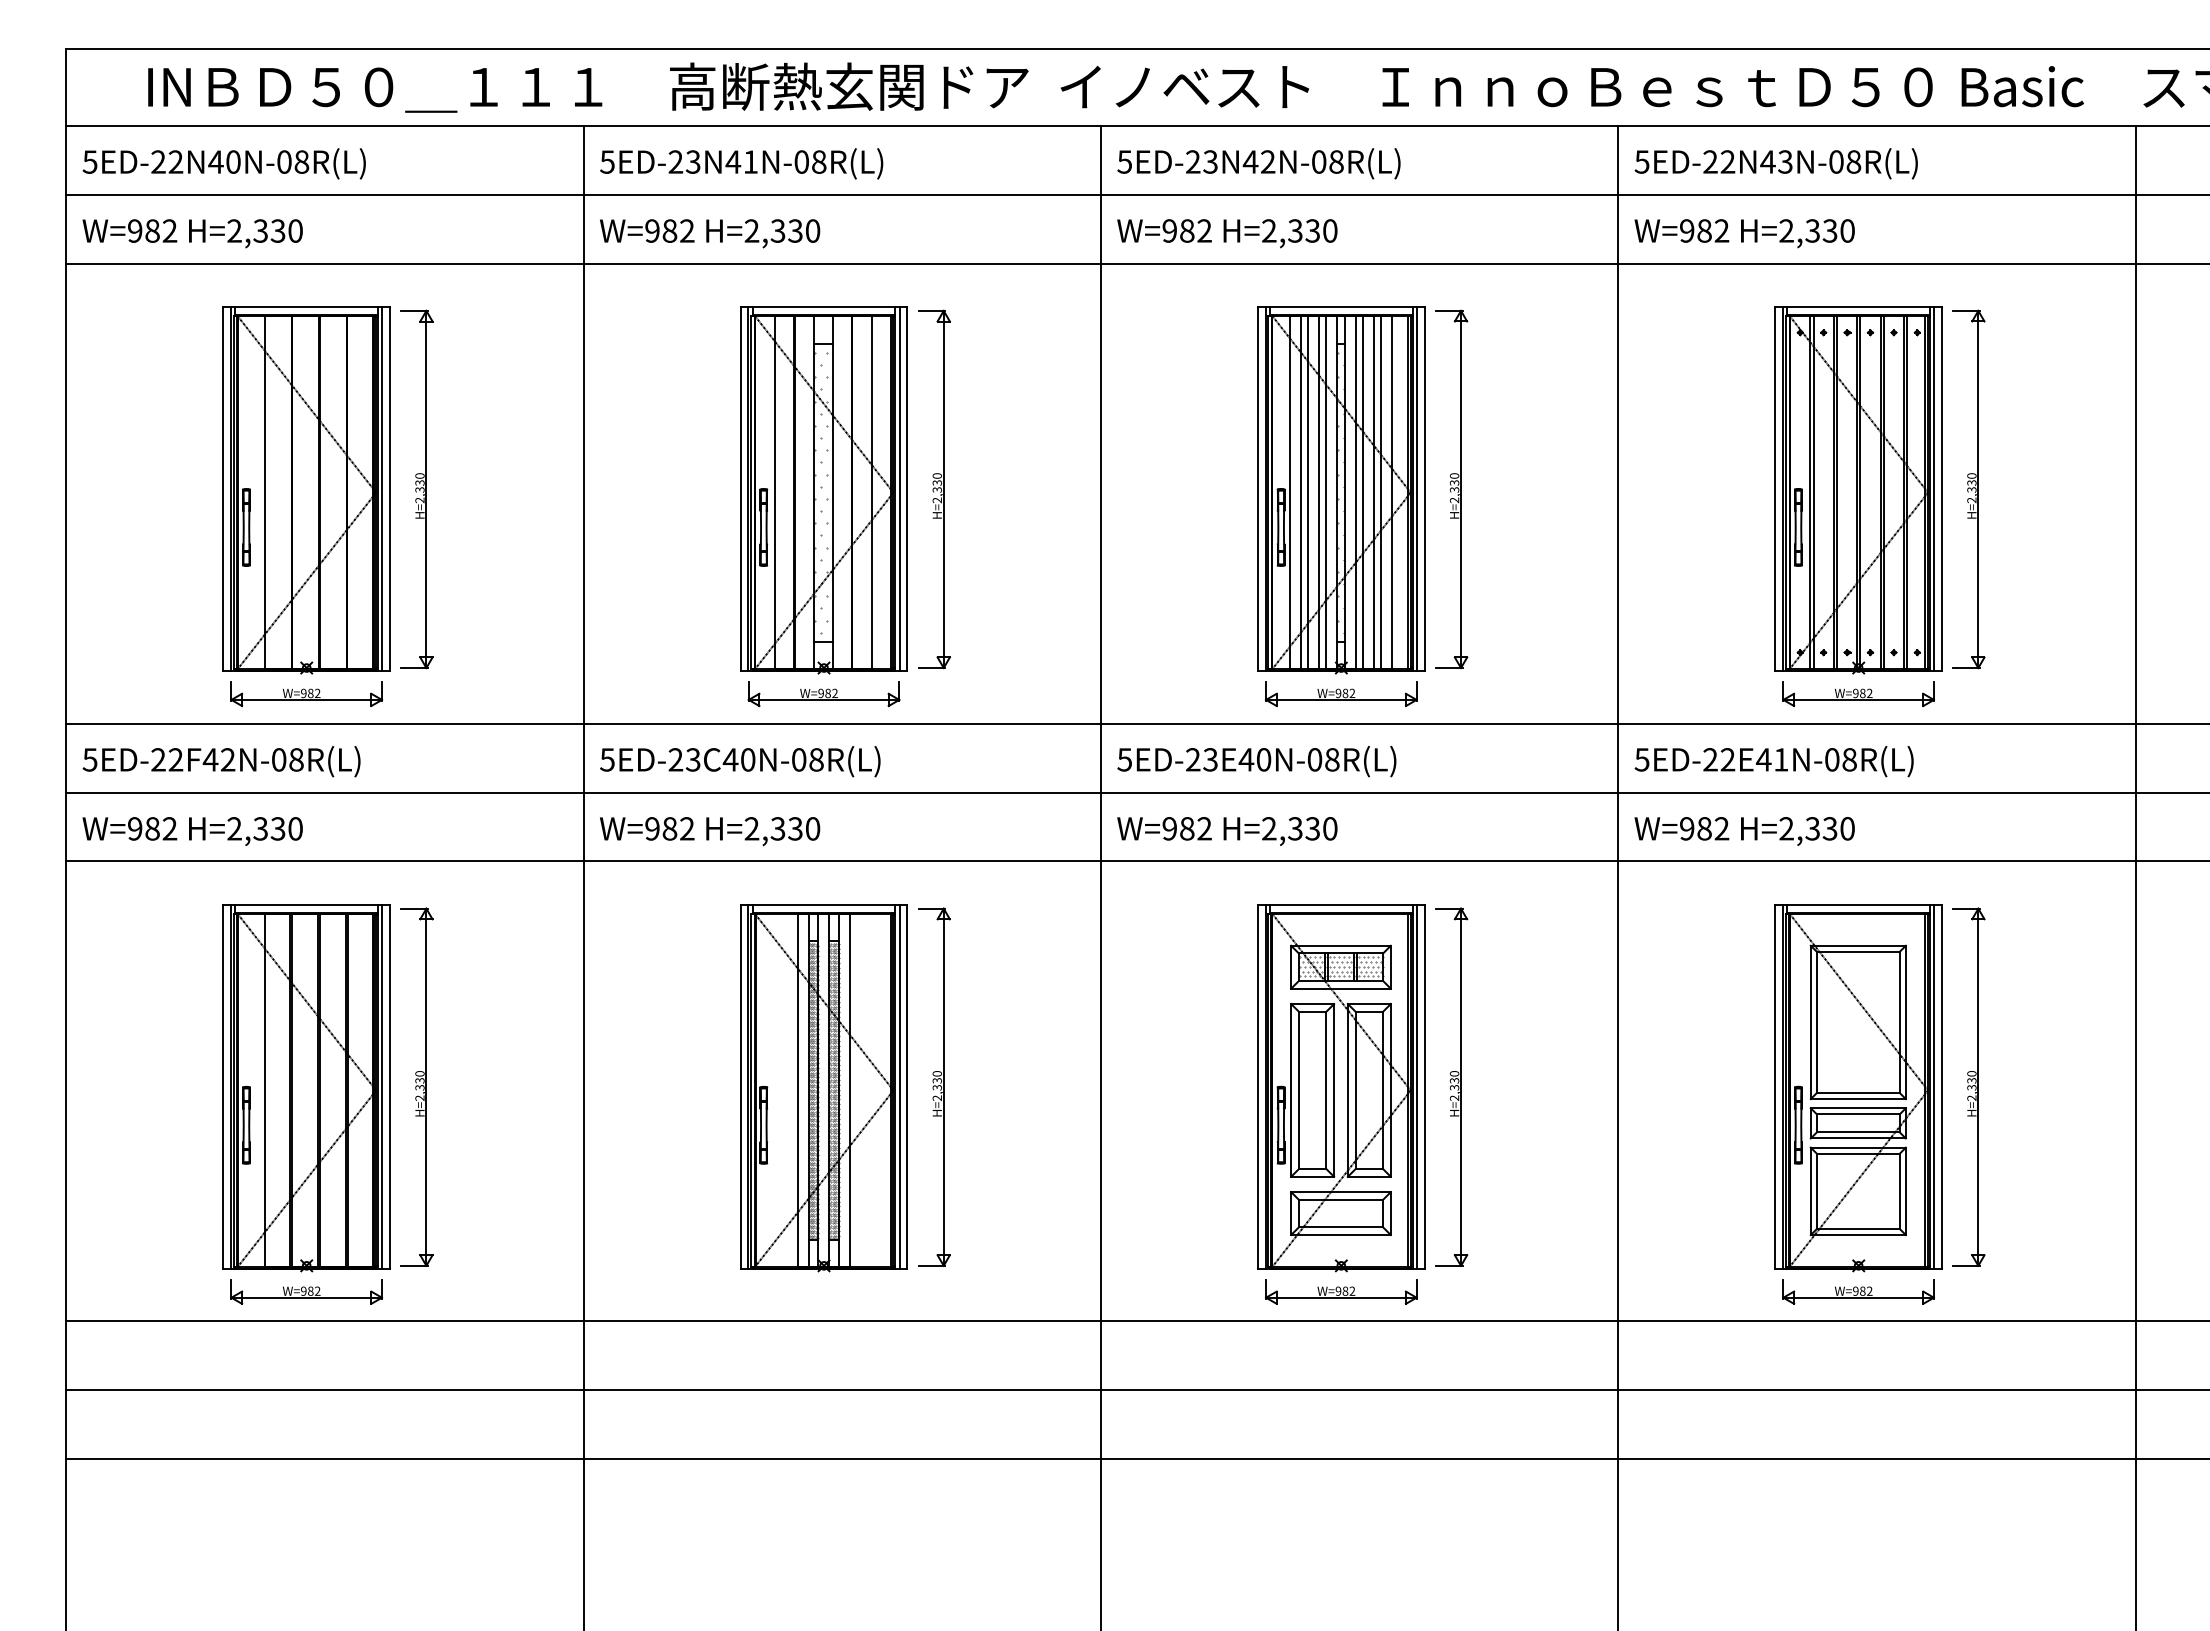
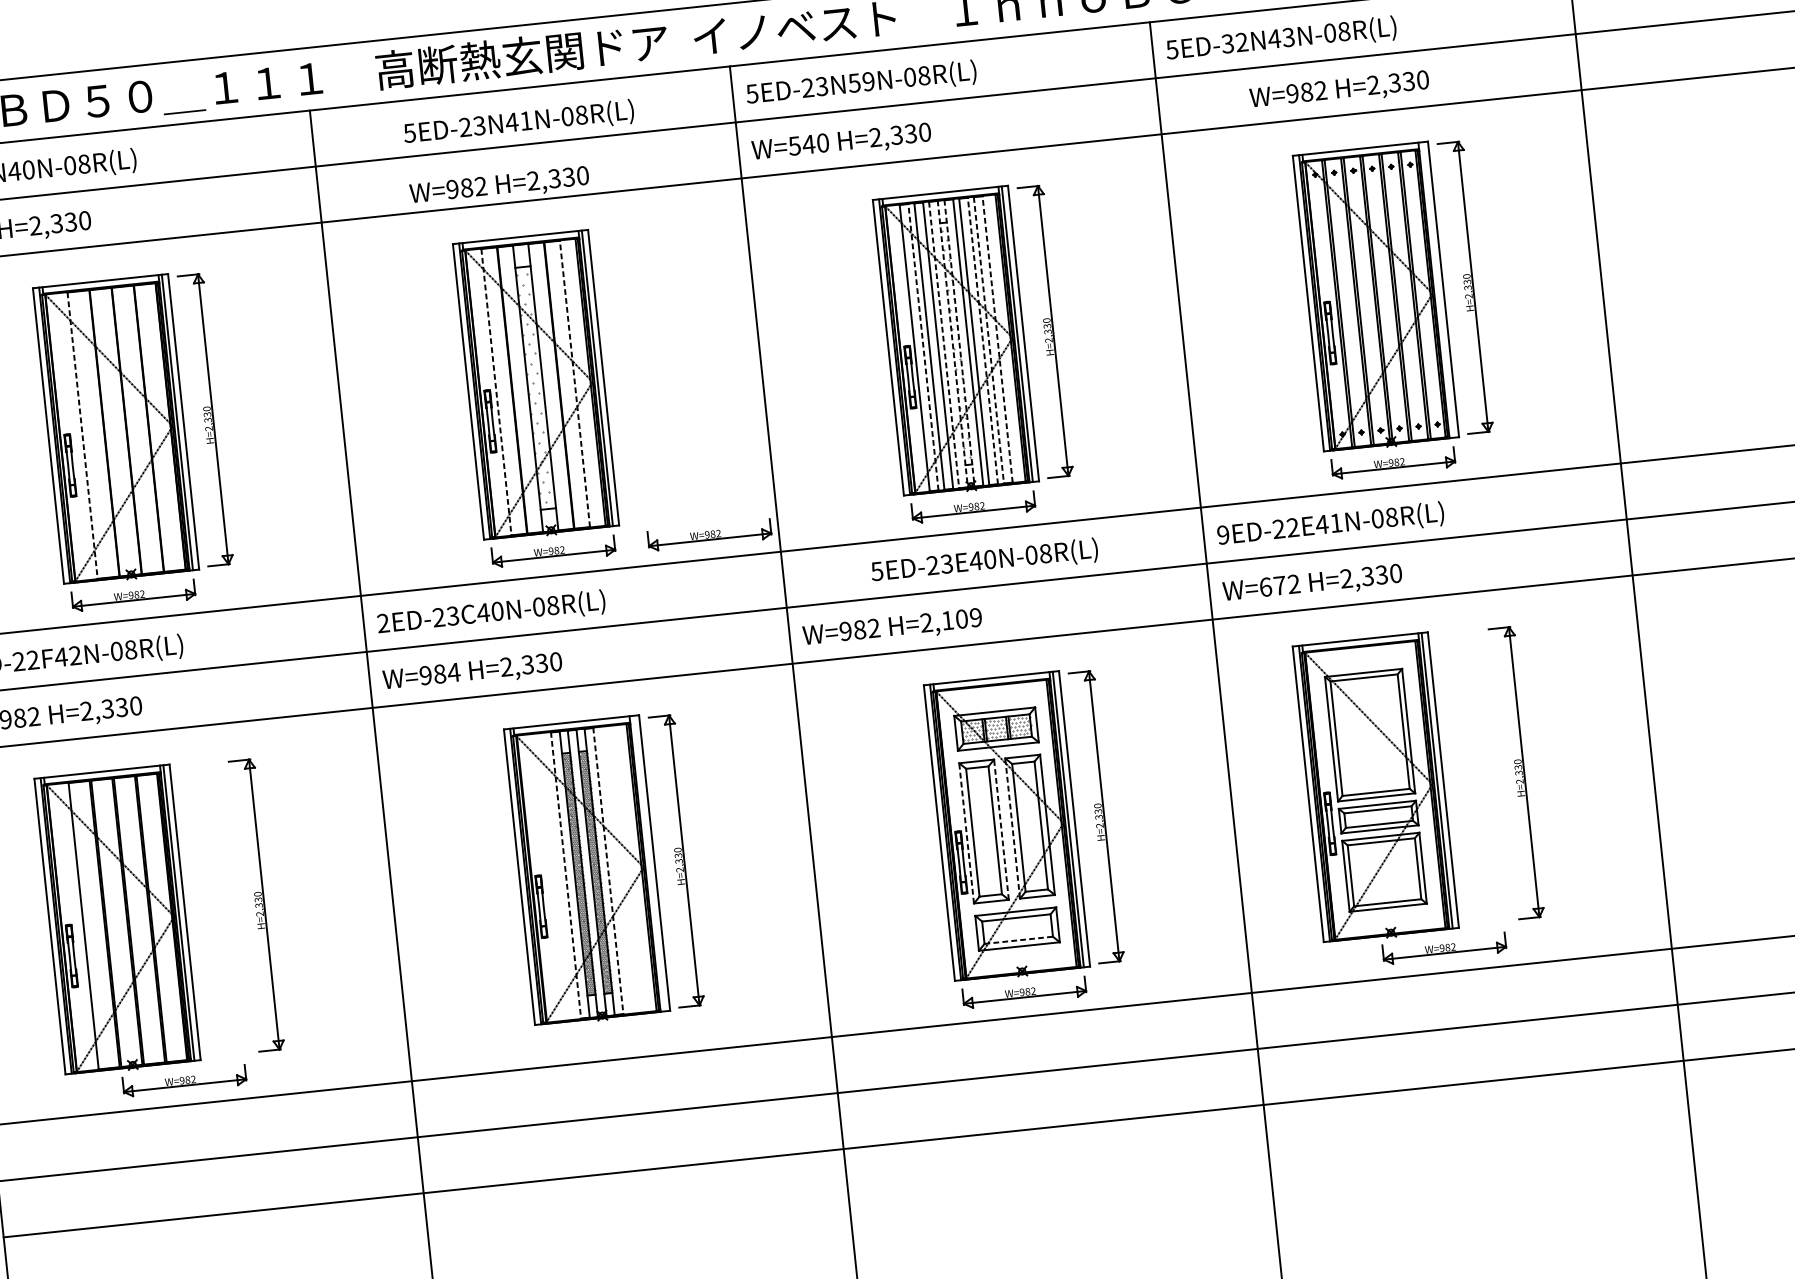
text: (1258, 161) -> (860, 82), 5ED-23N42N-08R(L) -> 5ED-23N59N-08R(L)
text: (1710, 161) -> (1227, 43), 5ED-22N43N-08R(L) -> 5ED-32N43N-08R(L)
text: (741, 163) -> (518, 122), moved
text: (1186, 230) -> (808, 144), W=982 -> W=540
text: (710, 233) -> (499, 186), moved
text: (1744, 233) -> (1339, 90), moved
line: (1934, 488) -> (1437, 289), removed
part: (934, 489) -> (625, 375), removed
line: (871, 492) -> (574, 383), solid -> dashed
line: (1300, 492) -> (923, 347), solid -> dashed
line: (1337, 492) -> (953, 344), solid -> dashed
line: (1345, 492) -> (959, 343), solid -> dashed
line: (1374, 492) -> (983, 340), solid -> dashed
line: (1392, 492) -> (997, 339), solid -> dashed
line: (265, 493) -> (83, 436), solid -> dashed
line: (774, 493) -> (496, 392), solid -> dashed
line: (1326, 493) -> (944, 345), solid -> dashed
line: (1381, 493) -> (989, 341), solid -> dashed
part: (1016, 694) -> (709, 535), added
text: (607, 759) -> (383, 623), 5ED-23C40N-08R(L) -> 2ED-23C40N-08R(L)
text: (1641, 759) -> (1222, 534), 5ED-22E41N-08R(L) -> 9ED-22E41N-08R(L)
text: (1256, 761) -> (984, 561), moved
text: (687, 828) -> (454, 672), W=982 -> W=984
text: (1312, 828) -> (961, 618), H=2,330 -> H=2,109
text: (1695, 828) -> (1272, 586), W=982 -> W=672
line: (899, 1086) -> (648, 863), removed
part: (306, 1088) -> (117, 921), moved
part: (1858, 1088) -> (1375, 788), moved
line: (1291, 1089) -> (966, 832), solid -> dashed
line: (1334, 1089) -> (1001, 828), solid -> dashed
line: (1347, 1089) -> (1012, 827), solid -> dashed
line: (797, 1090) -> (565, 875), solid -> dashed
line: (849, 1090) -> (608, 871), solid -> dashed
line: (1341, 1227) -> (1019, 940), solid -> dashed

